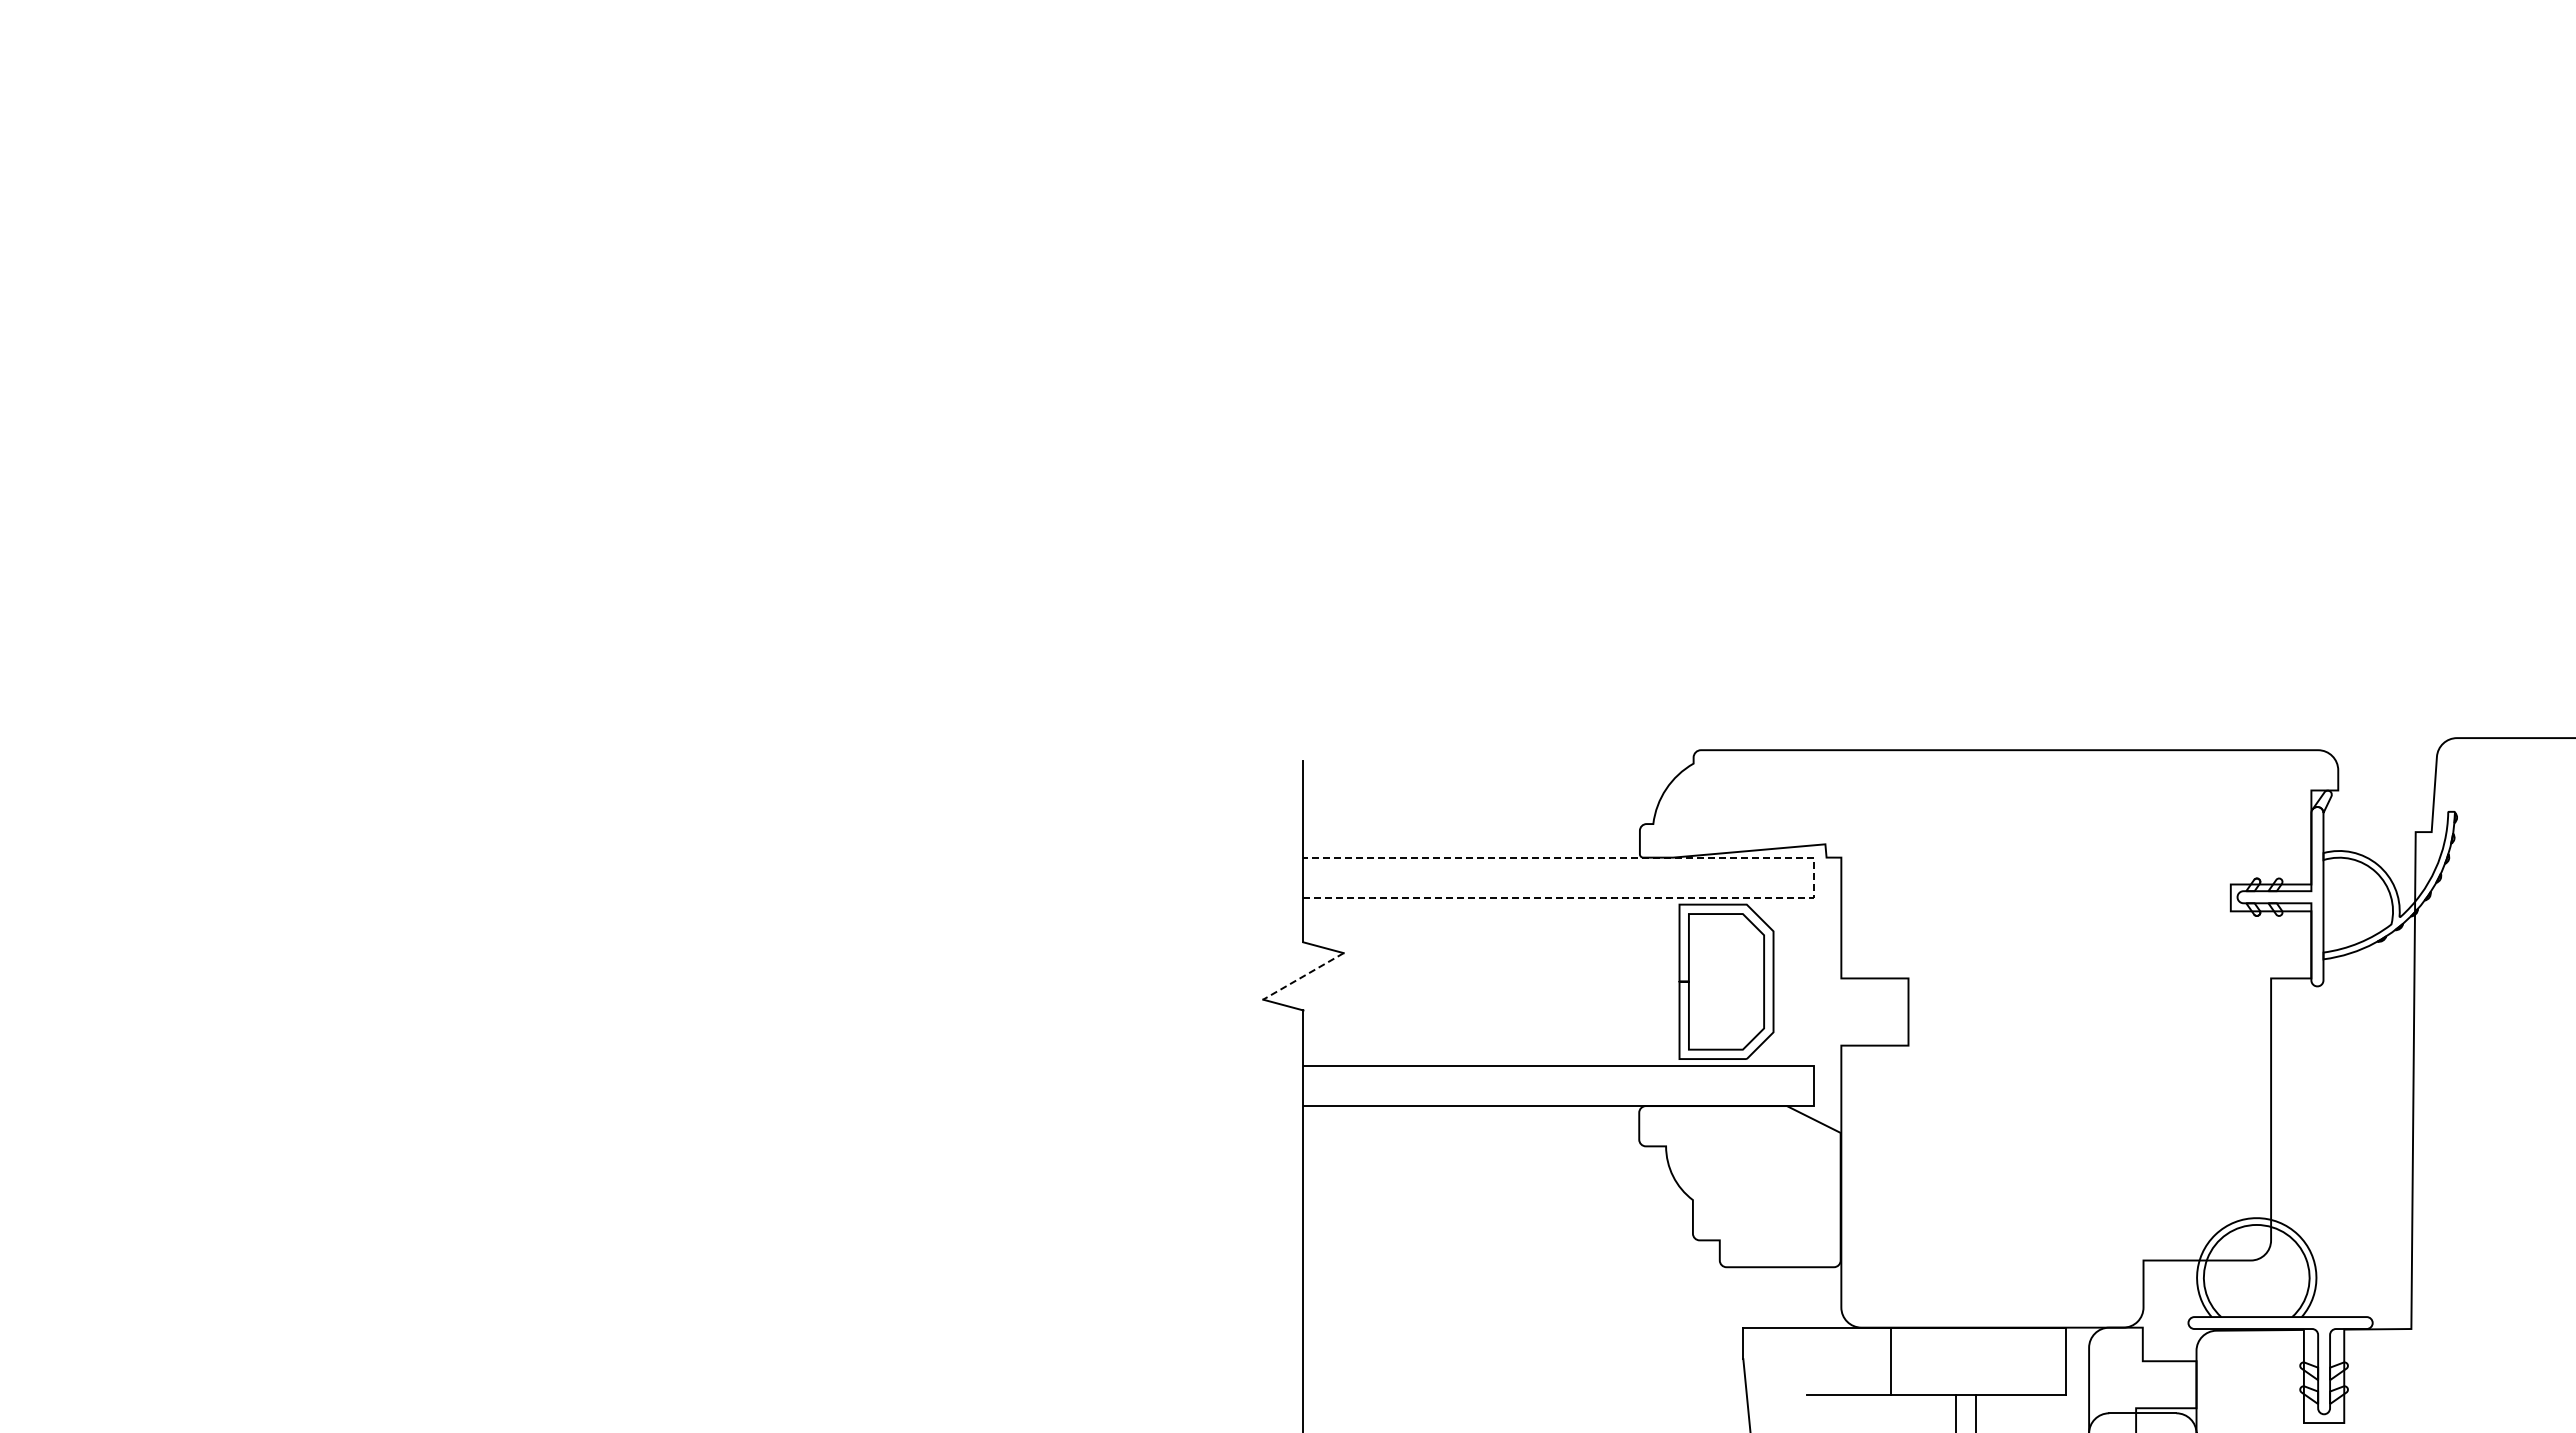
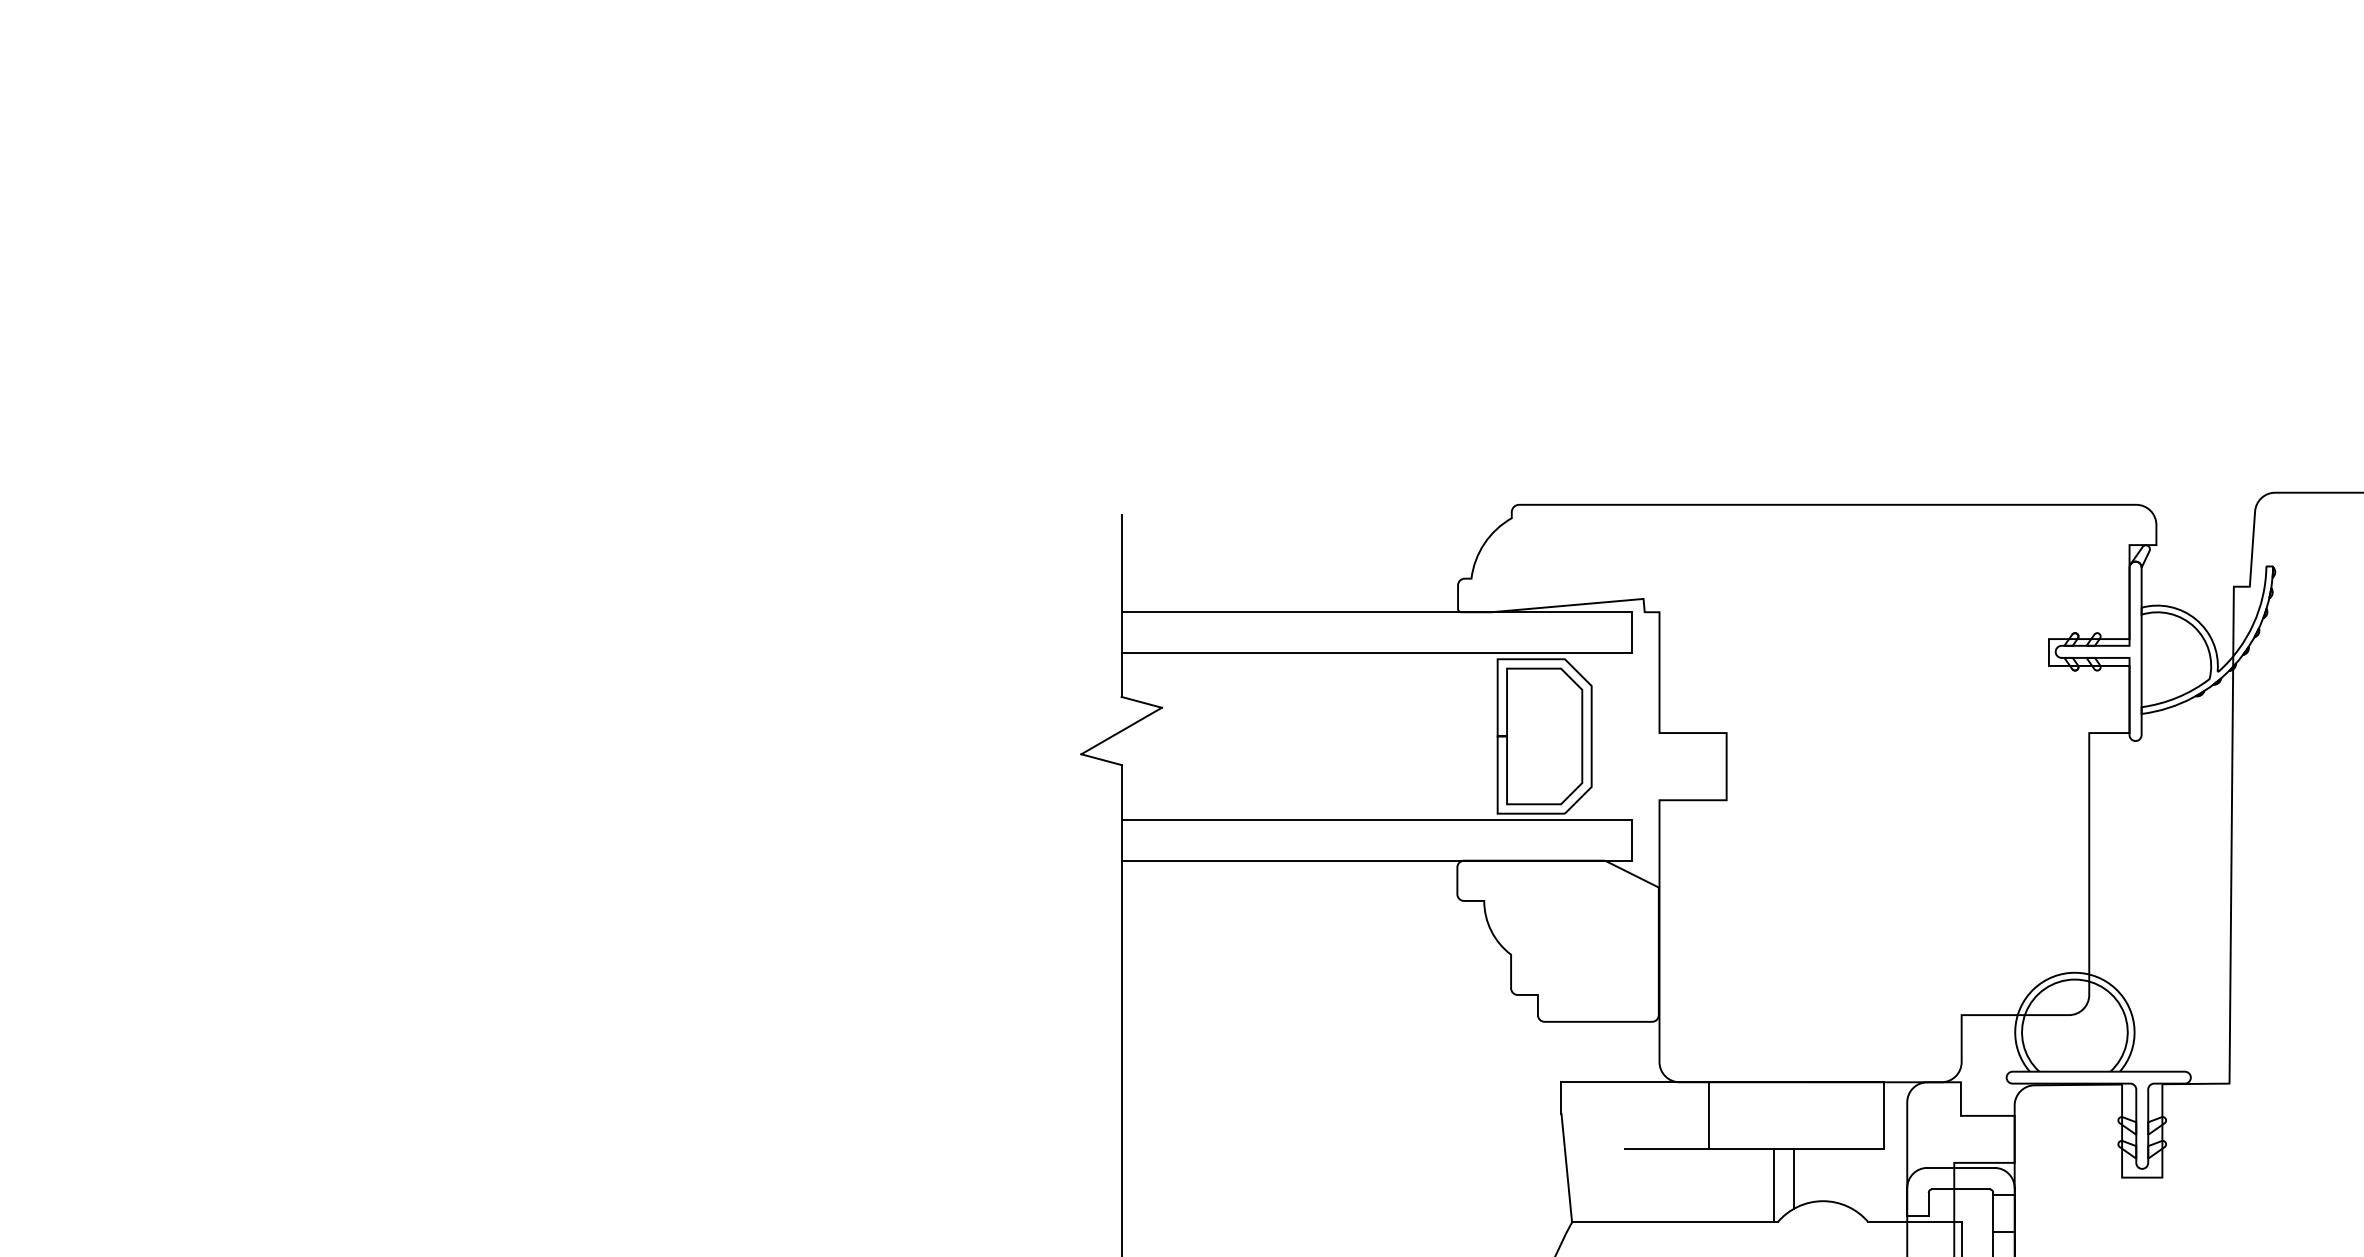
line: (1813, 877) -> (1631, 632), dashed -> solid
line: (1303, 976) -> (1121, 731), dashed -> solid

